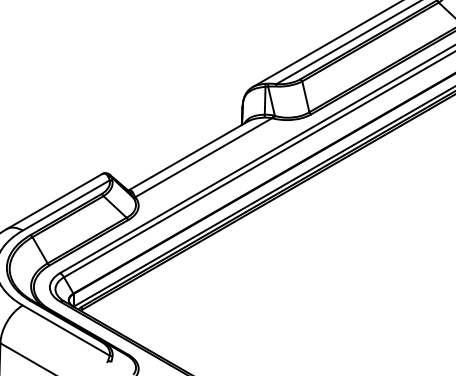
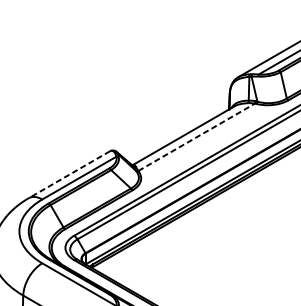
line: (203, 157) -> (196, 137), solid -> dashed
line: (54, 201) -> (69, 174), solid -> dashed

